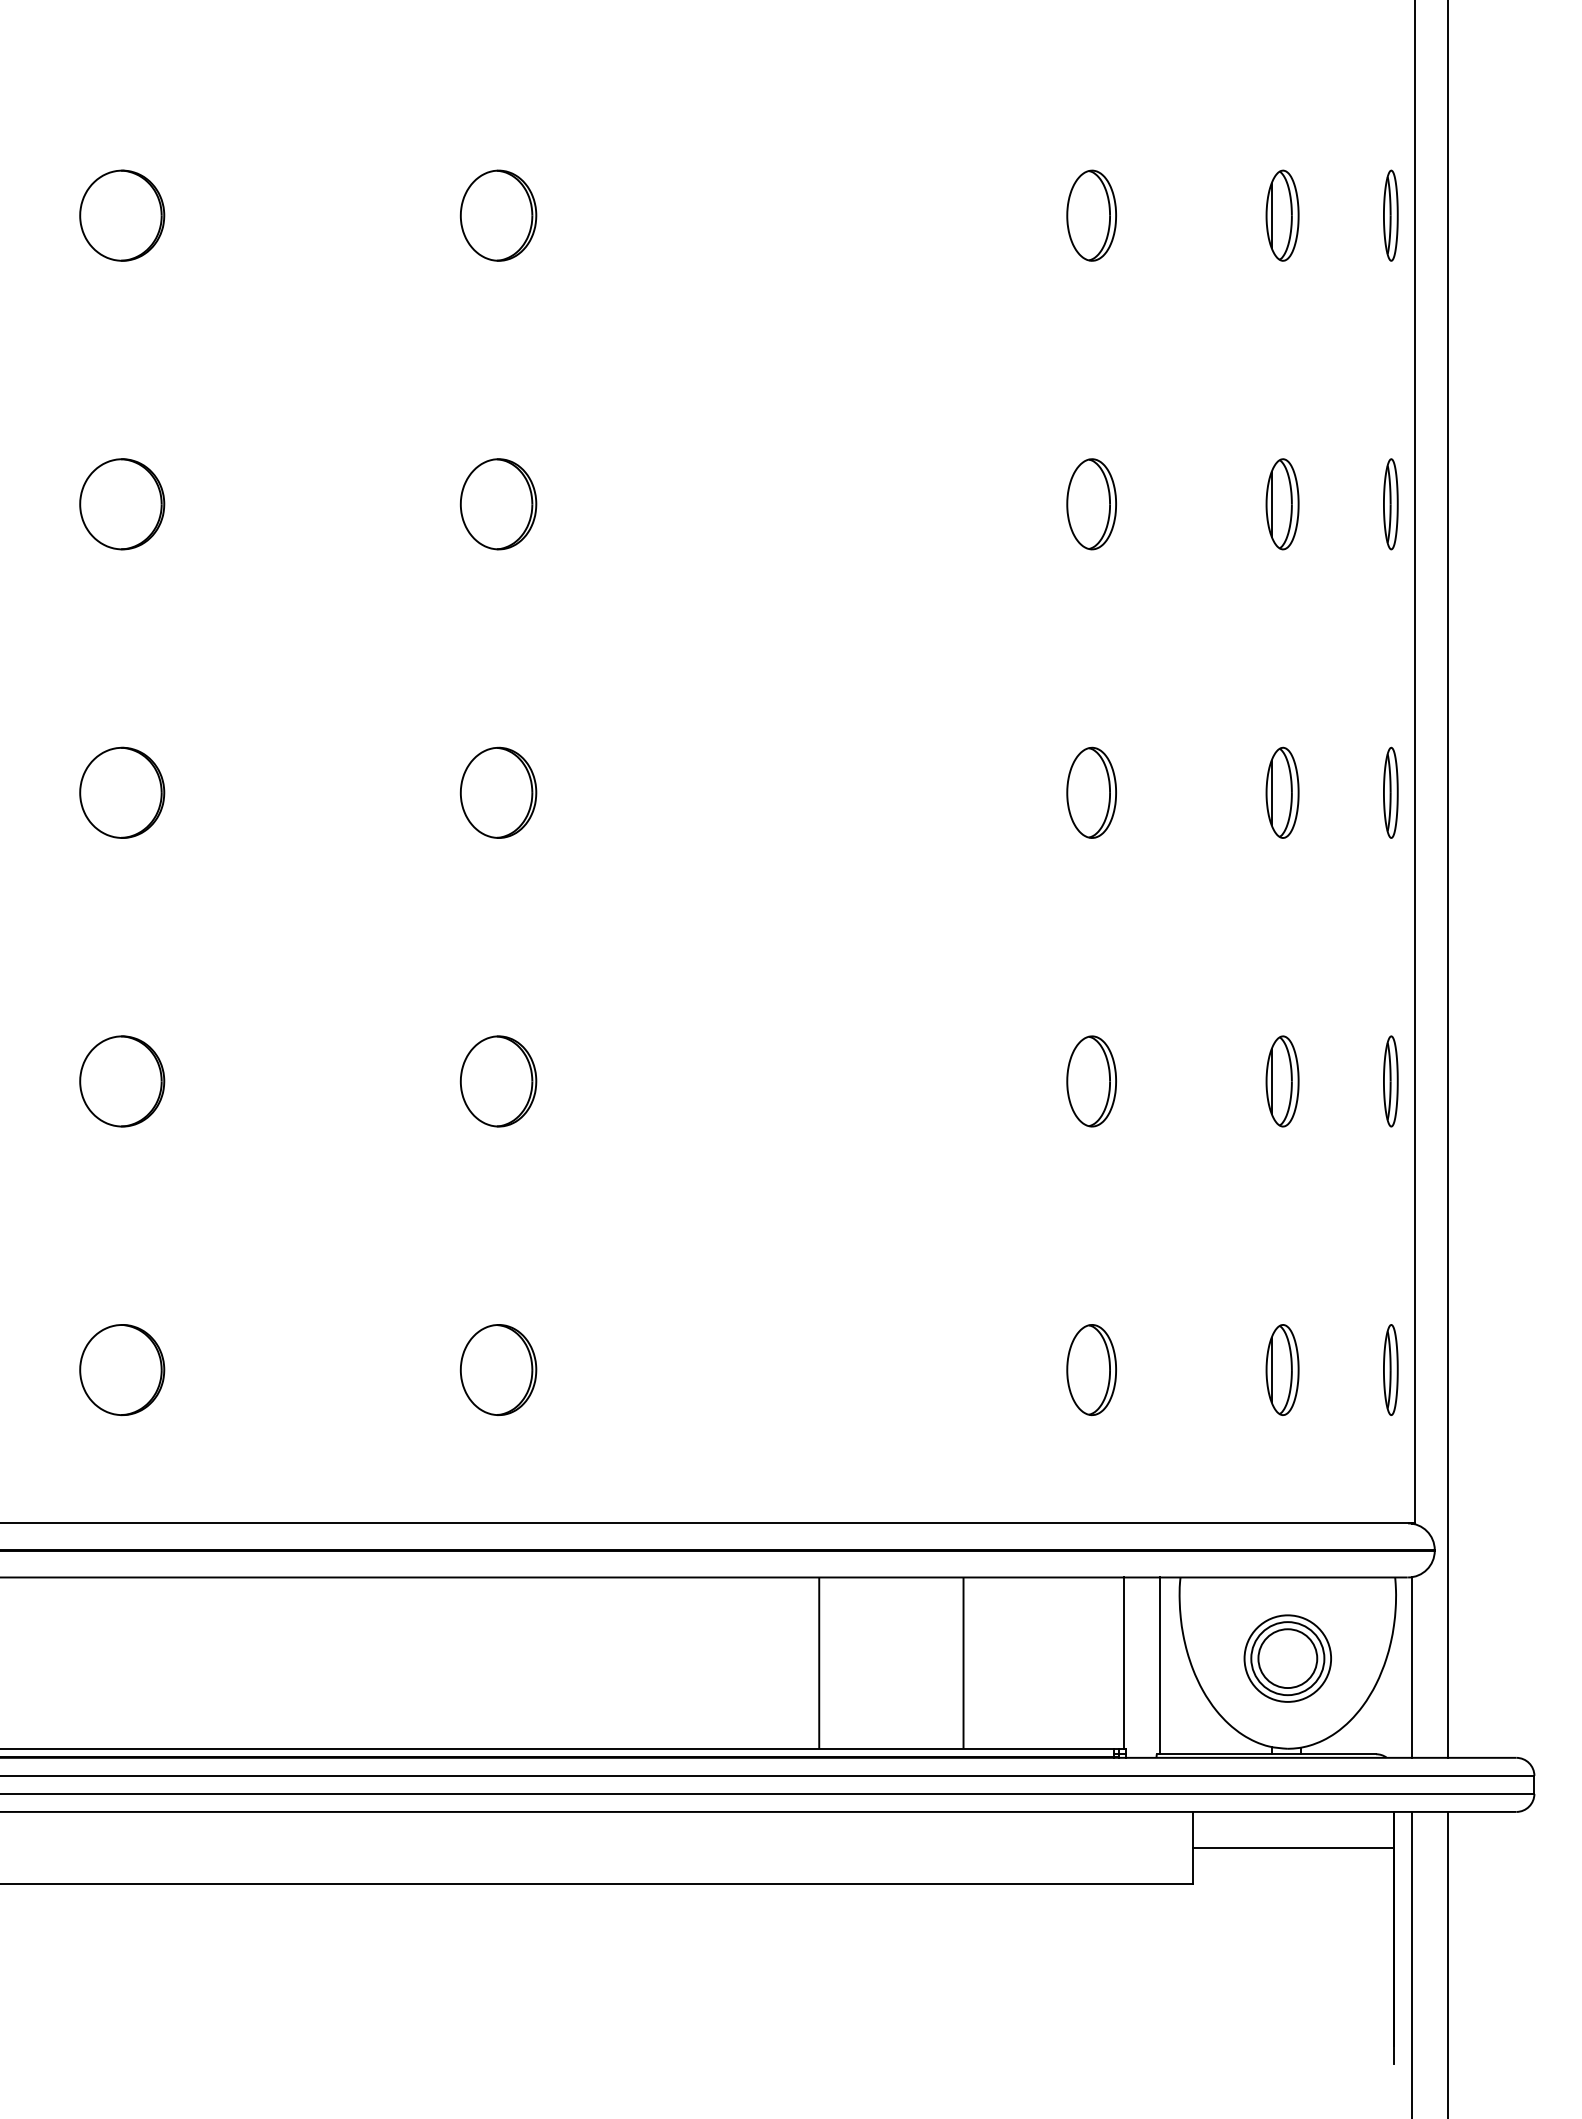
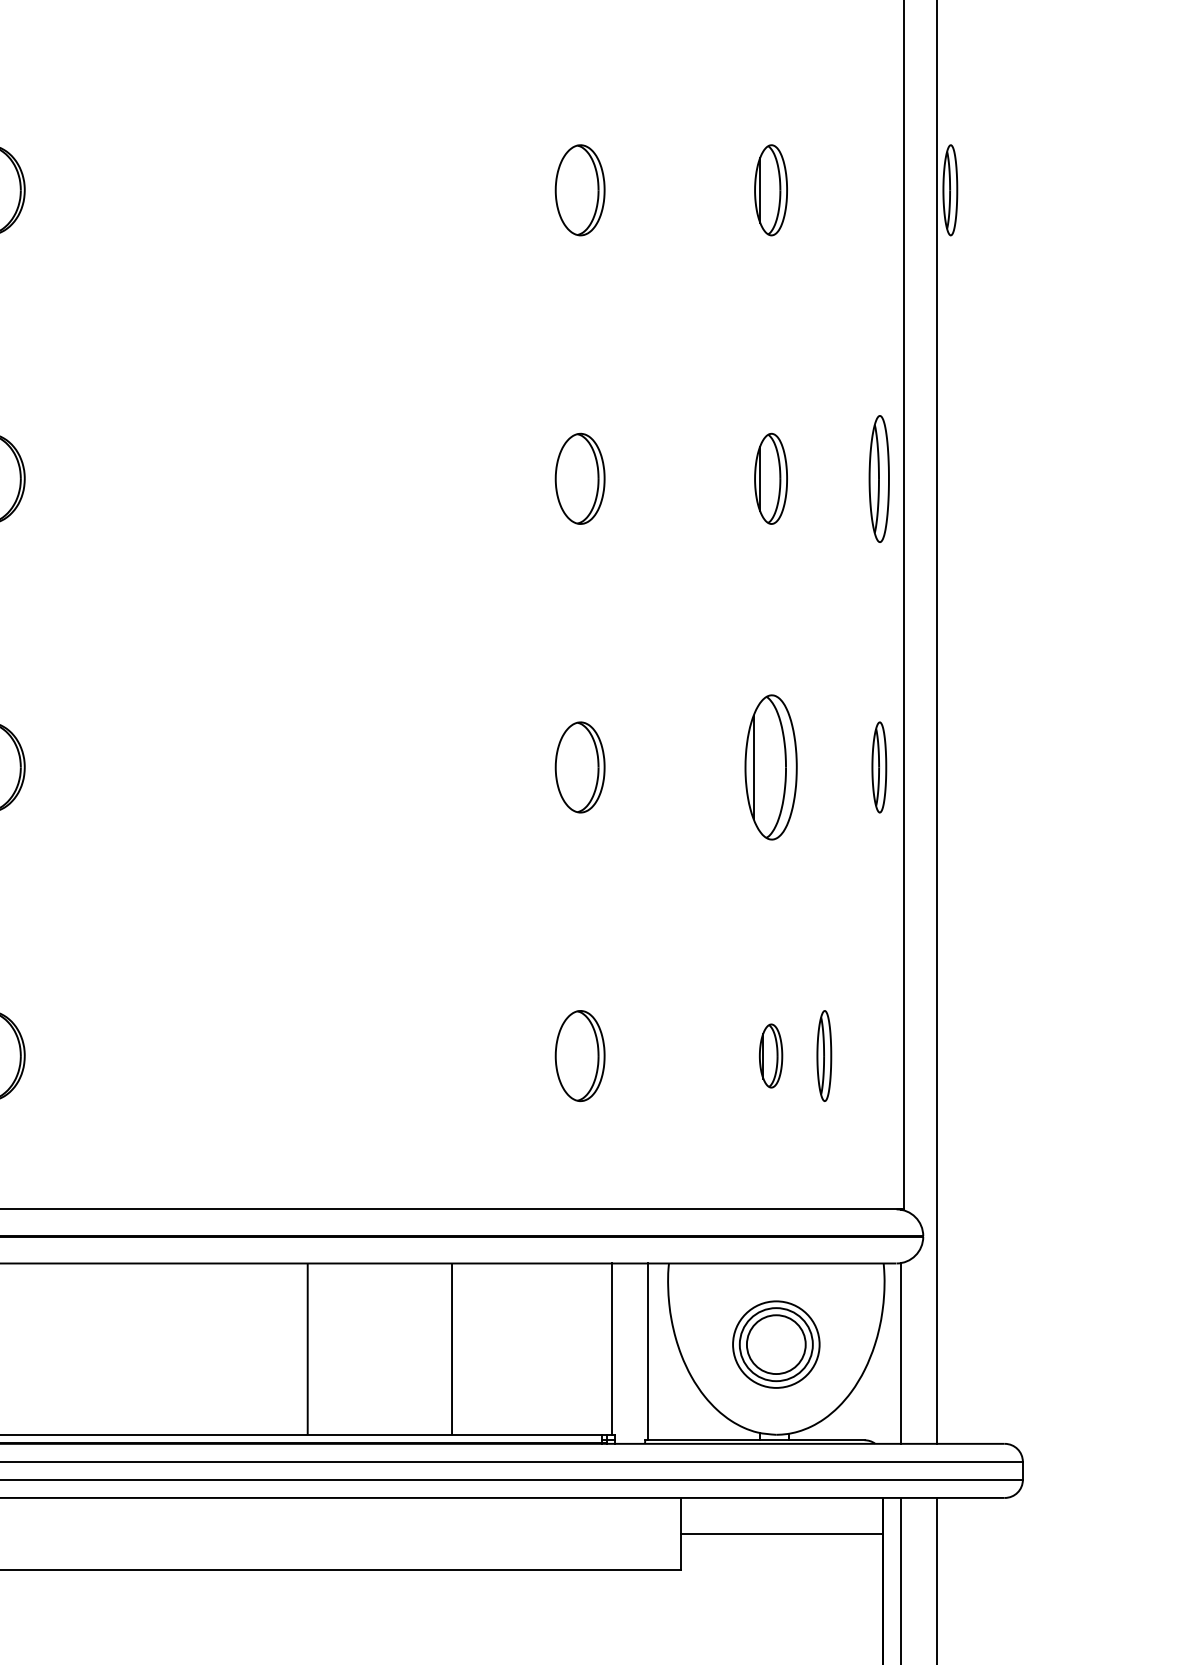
part: (1390, 504) -> (949, 190), moved
part: (1390, 792) -> (878, 478), size x1.4
part: (1282, 1081) -> (770, 767), size x1.6
part: (1282, 1369) -> (770, 1055), size x0.7
part: (1390, 1369) -> (823, 1055), moved

